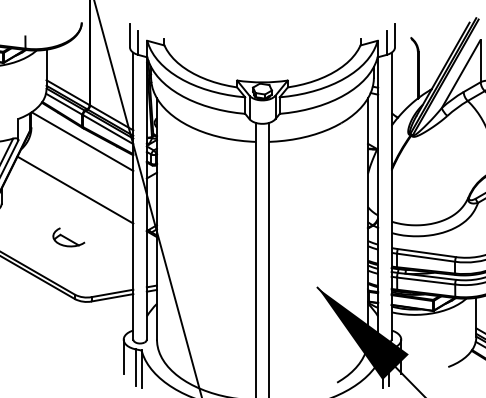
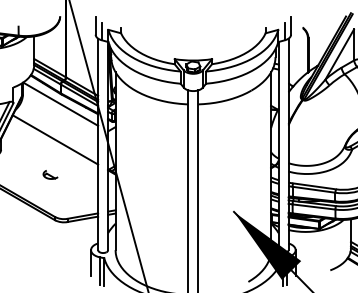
part: (68, 237) -> (50, 174), size x0.62

